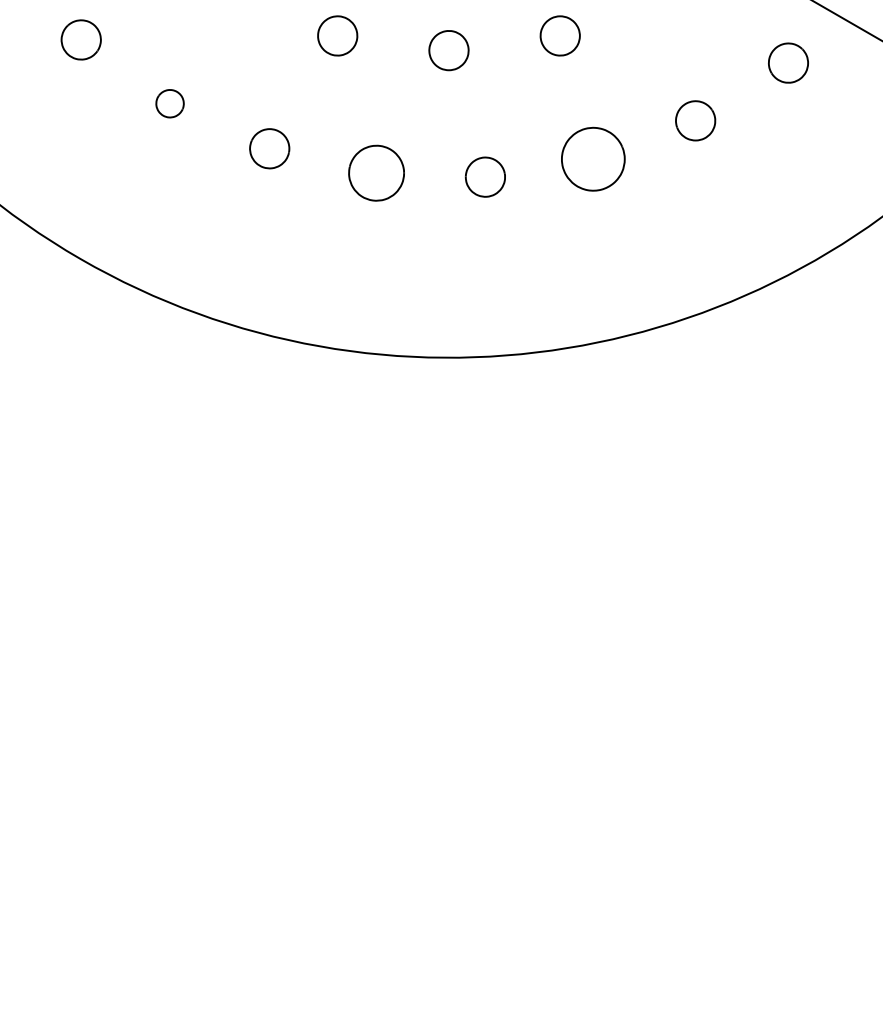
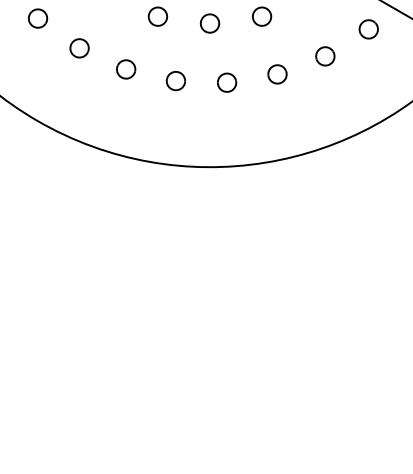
part: (169, 103) -> (79, 48), size x1.43
part: (593, 159) -> (277, 74), size x0.62
part: (375, 174) -> (175, 81), size x0.71

